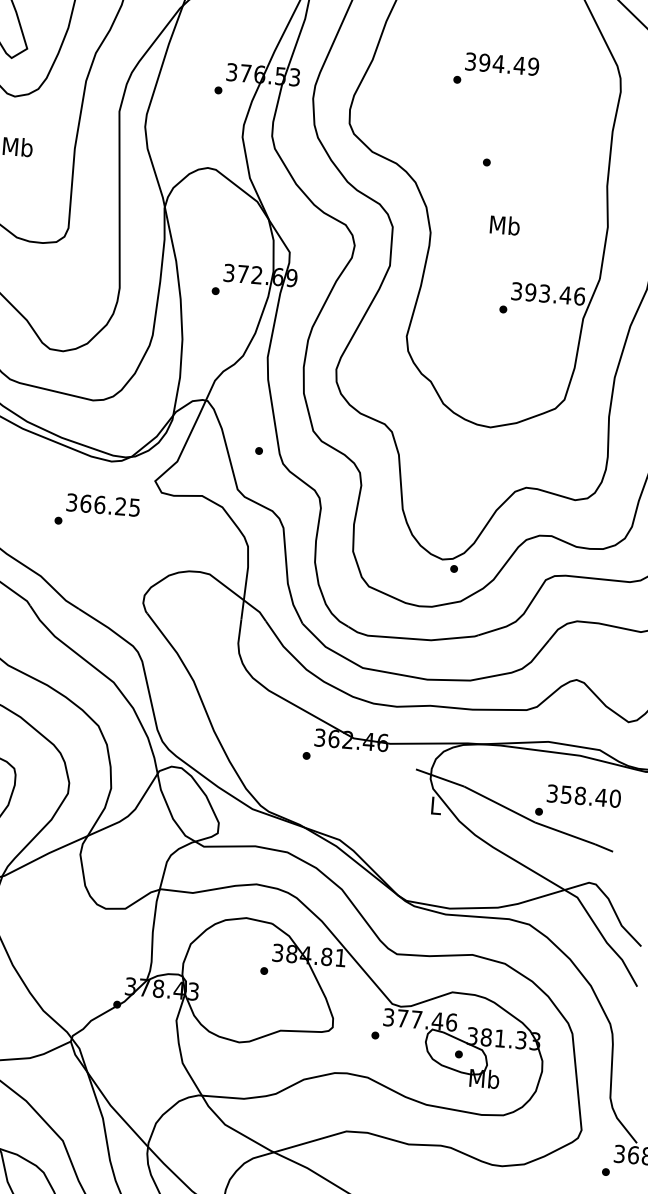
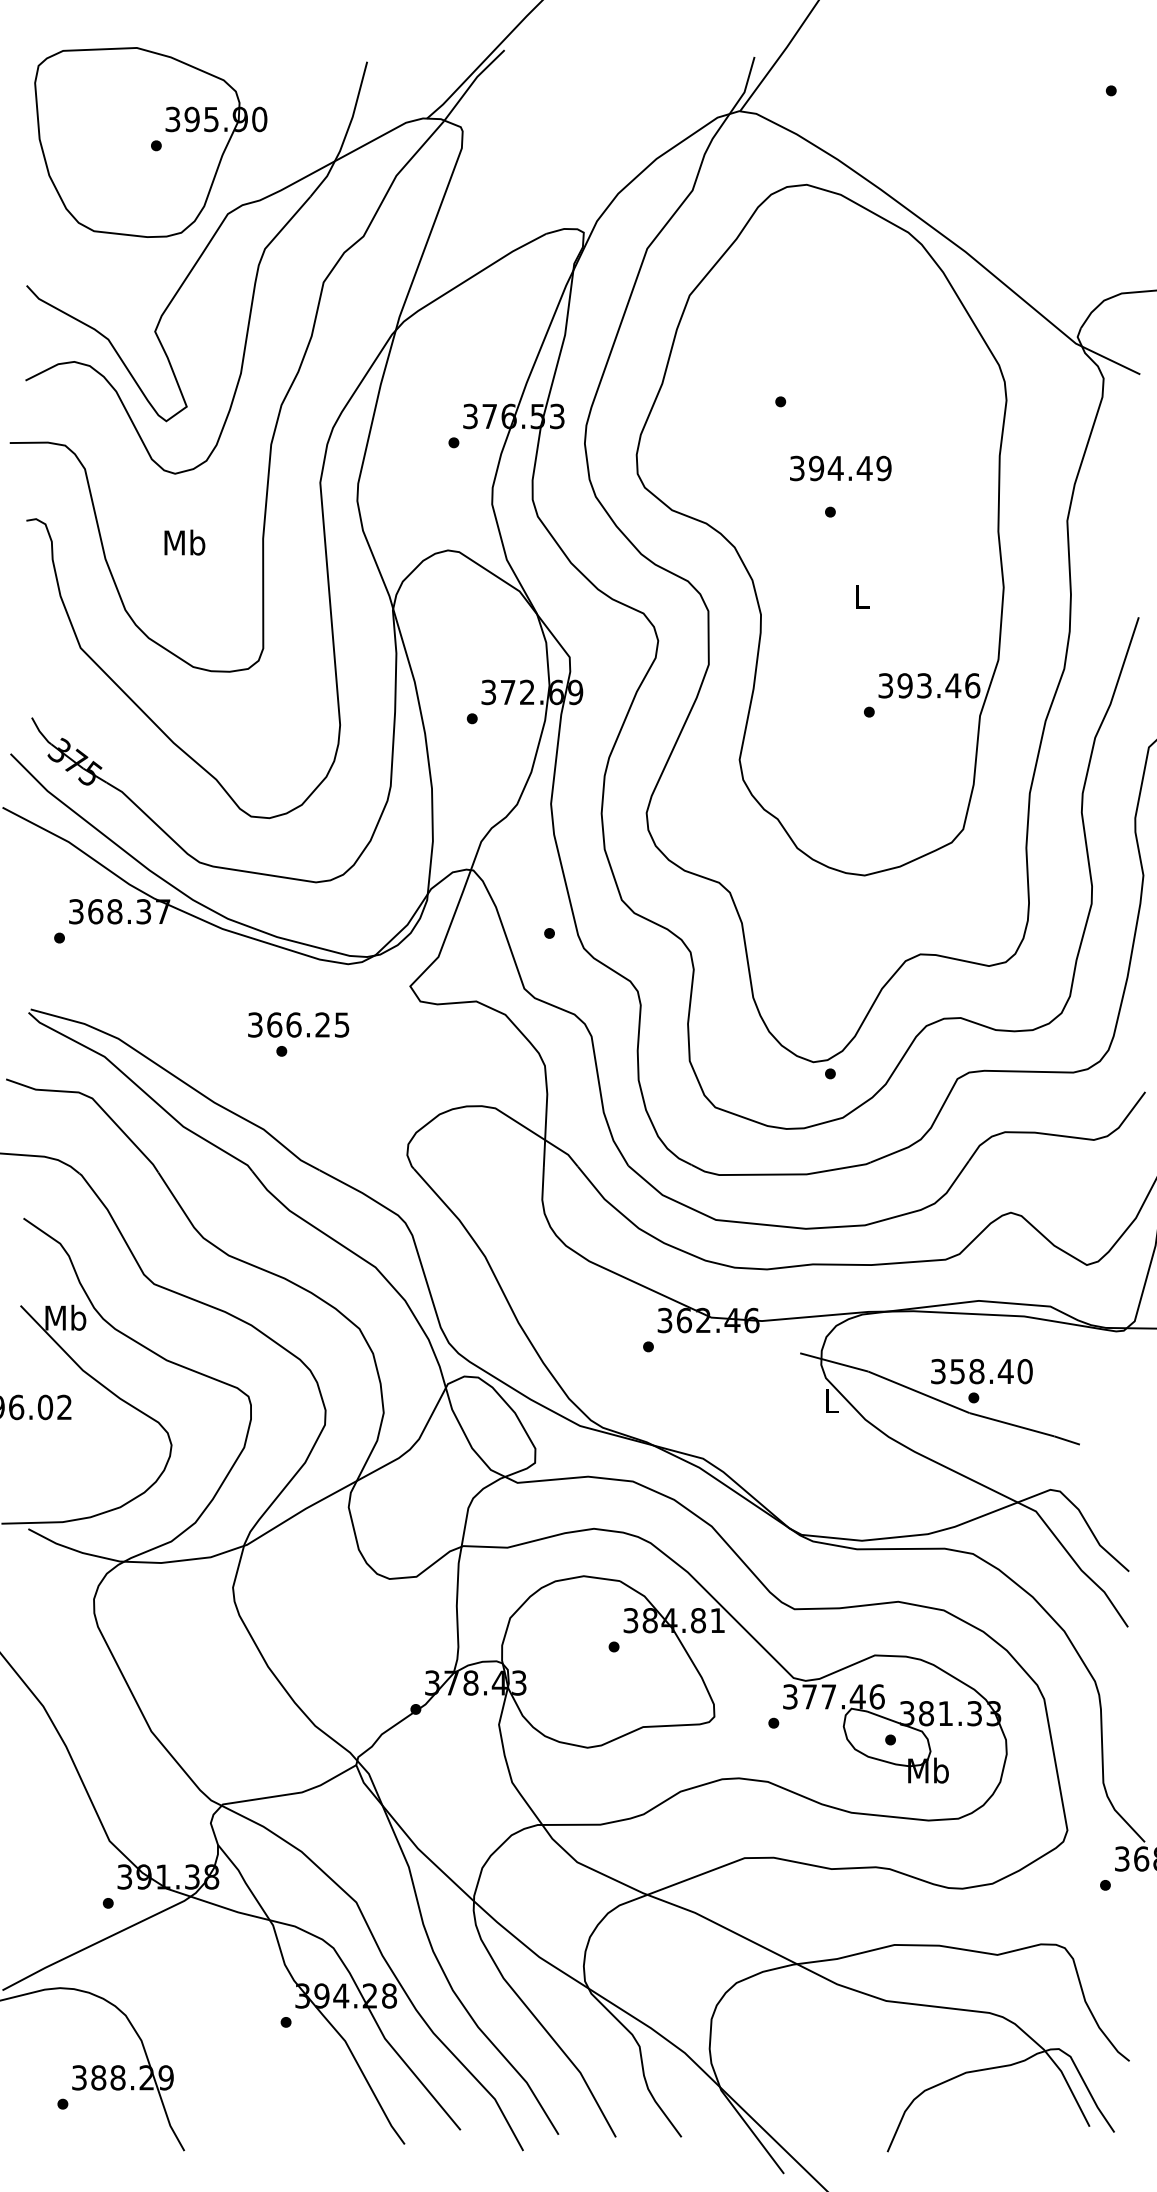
text: (502, 64) -> (840, 468), moved
text: (505, 225) -> (862, 596), Mb -> L
text: (103, 504) -> (298, 1024), moved
text: (583, 796) -> (981, 1371), moved

